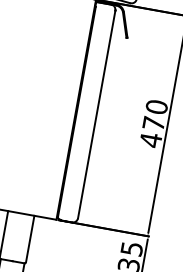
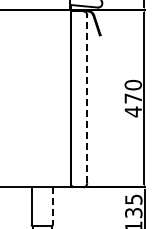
line: (96, 114) -> (87, 99), solid -> dashed
line: (29, 239) -> (52, 206), solid -> dashed

